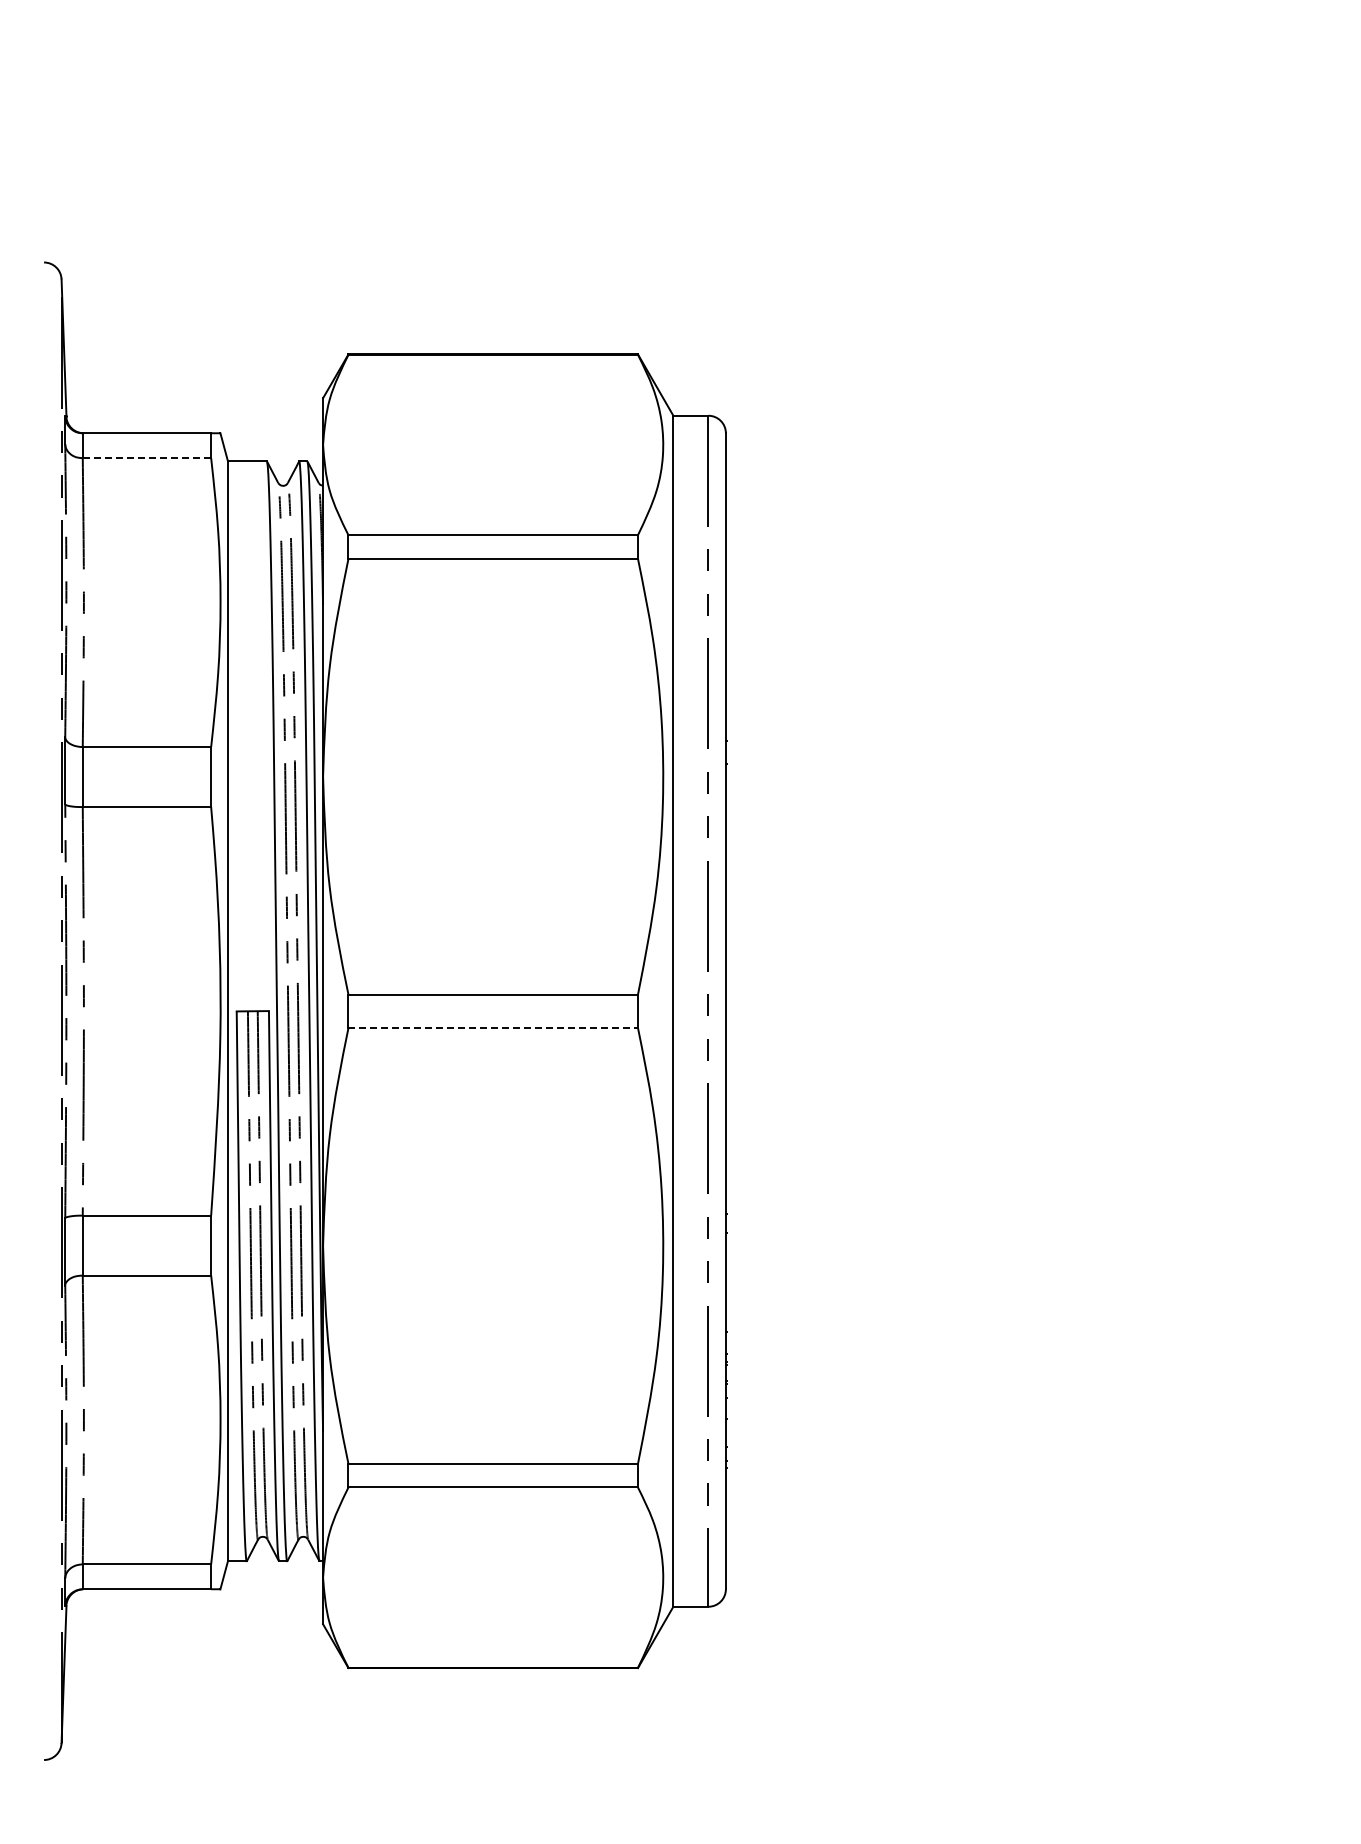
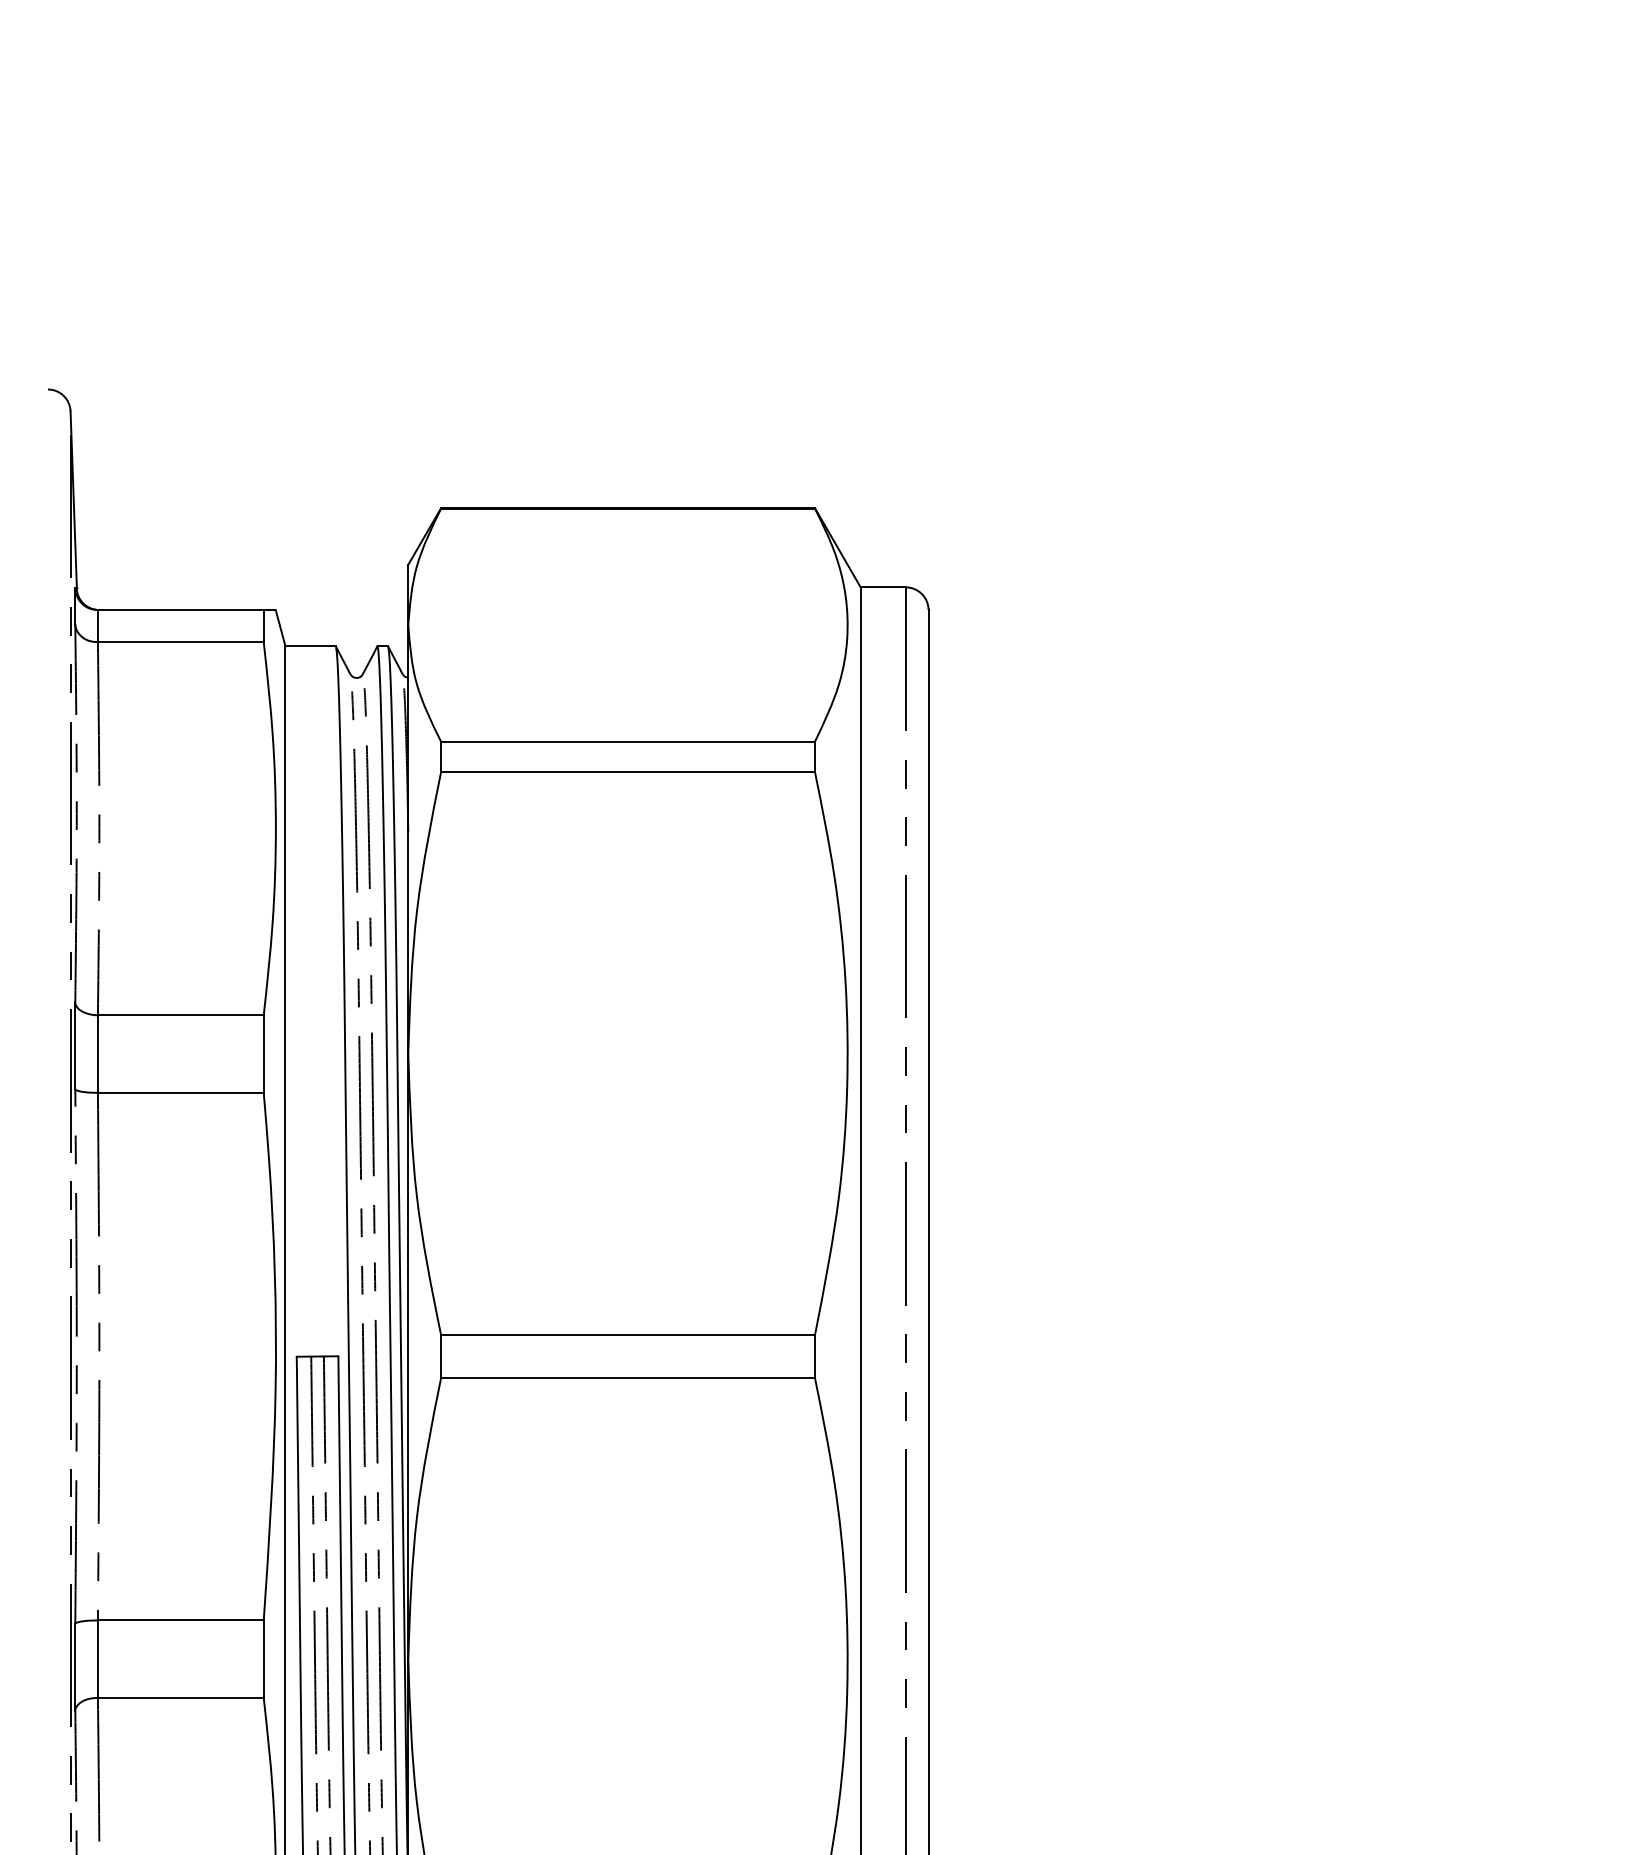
line: (147, 458) -> (181, 642), dashed -> solid
line: (493, 1028) -> (628, 1378), dashed -> solid

